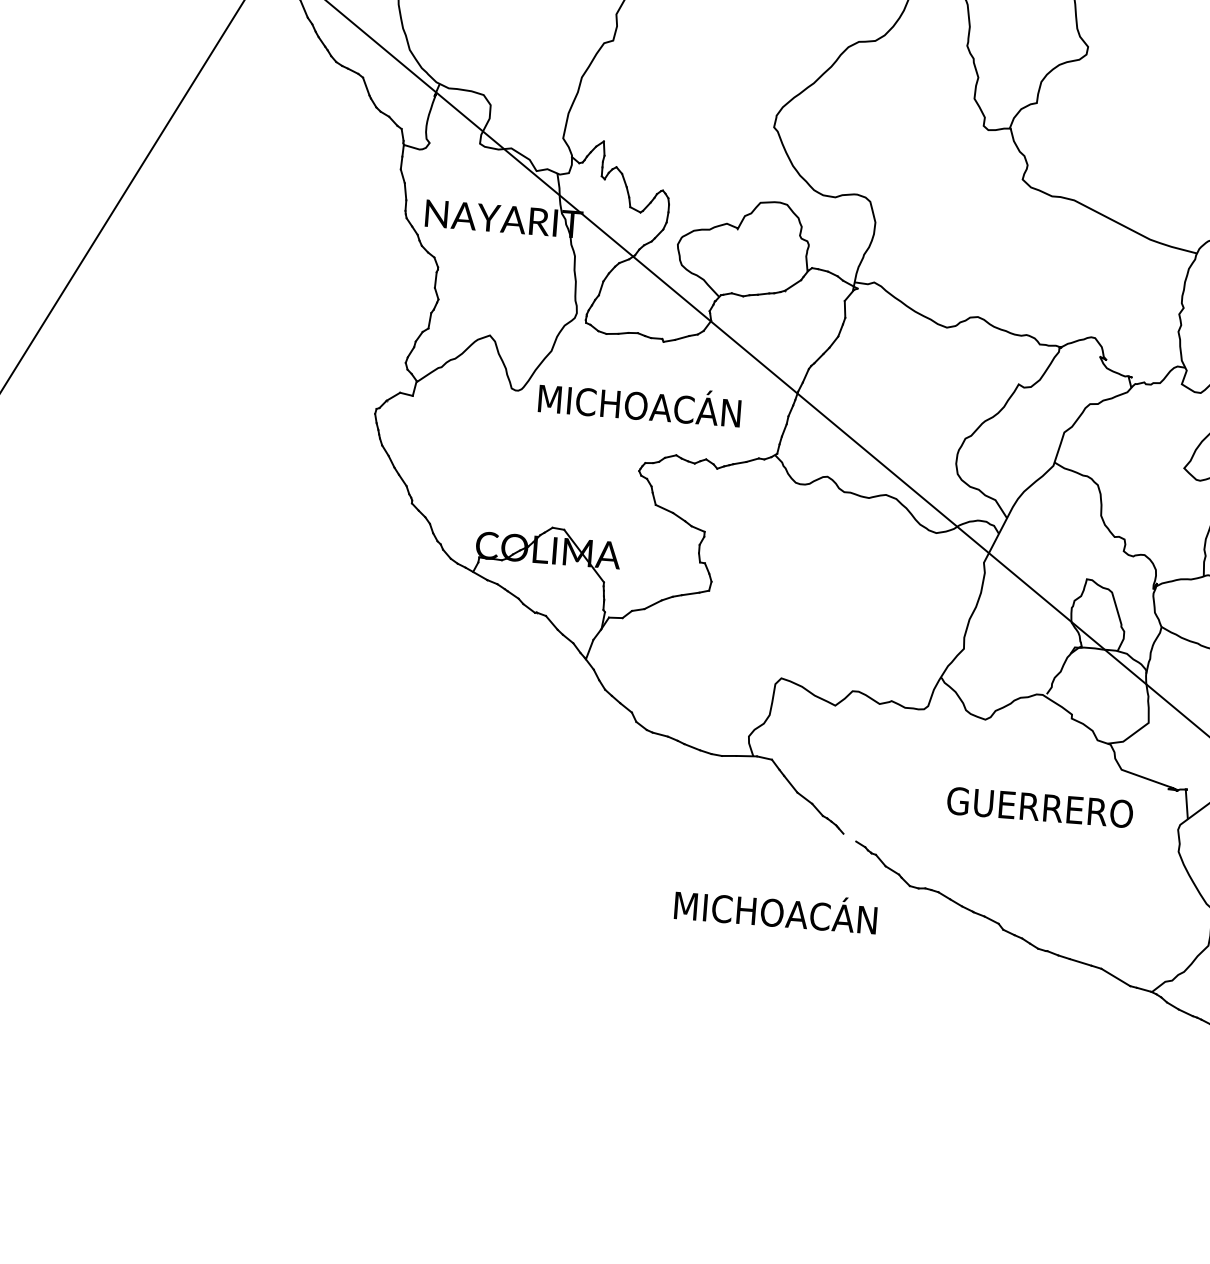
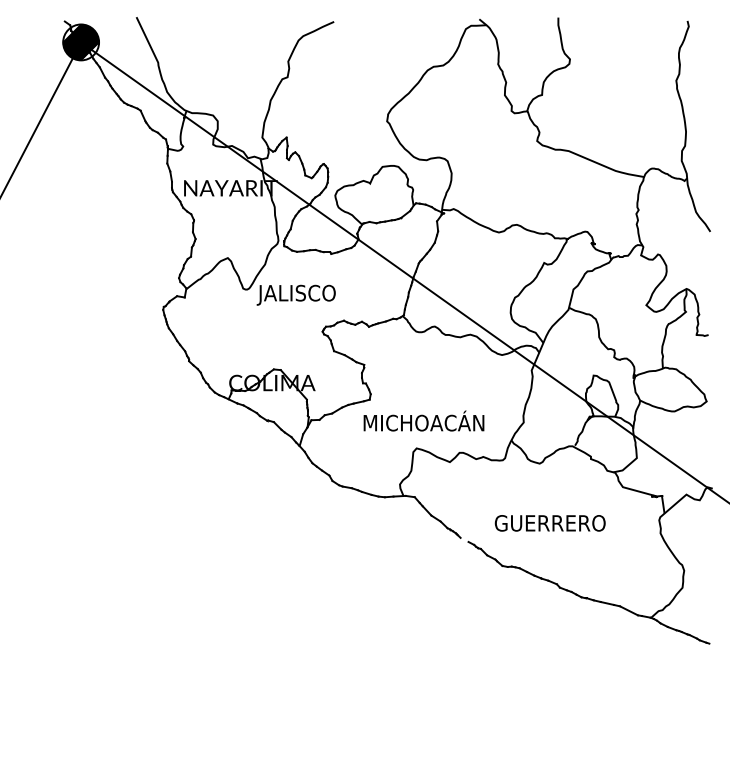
text: (637, 404) -> (318, 292), MICHOACÁN -> JALISCO
text: (1038, 807) -> (549, 523), moved
text: (775, 908) -> (423, 420), moved

